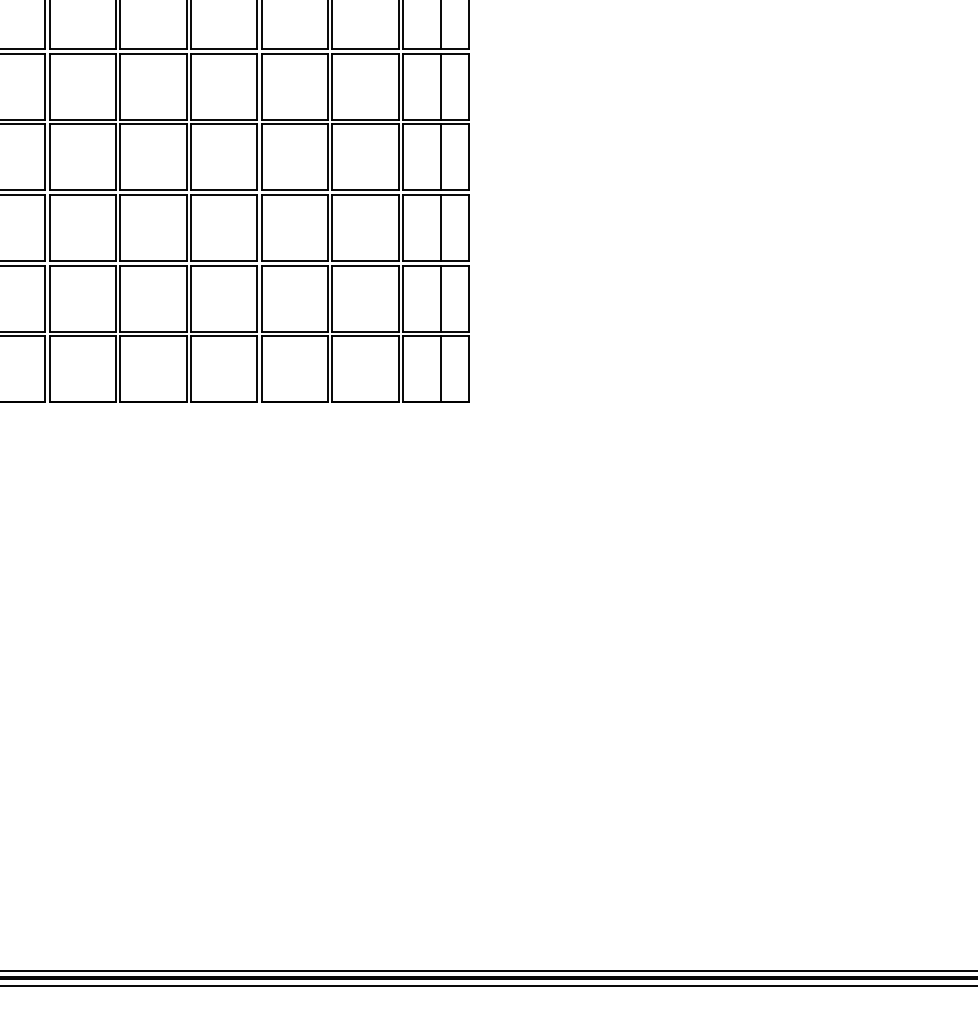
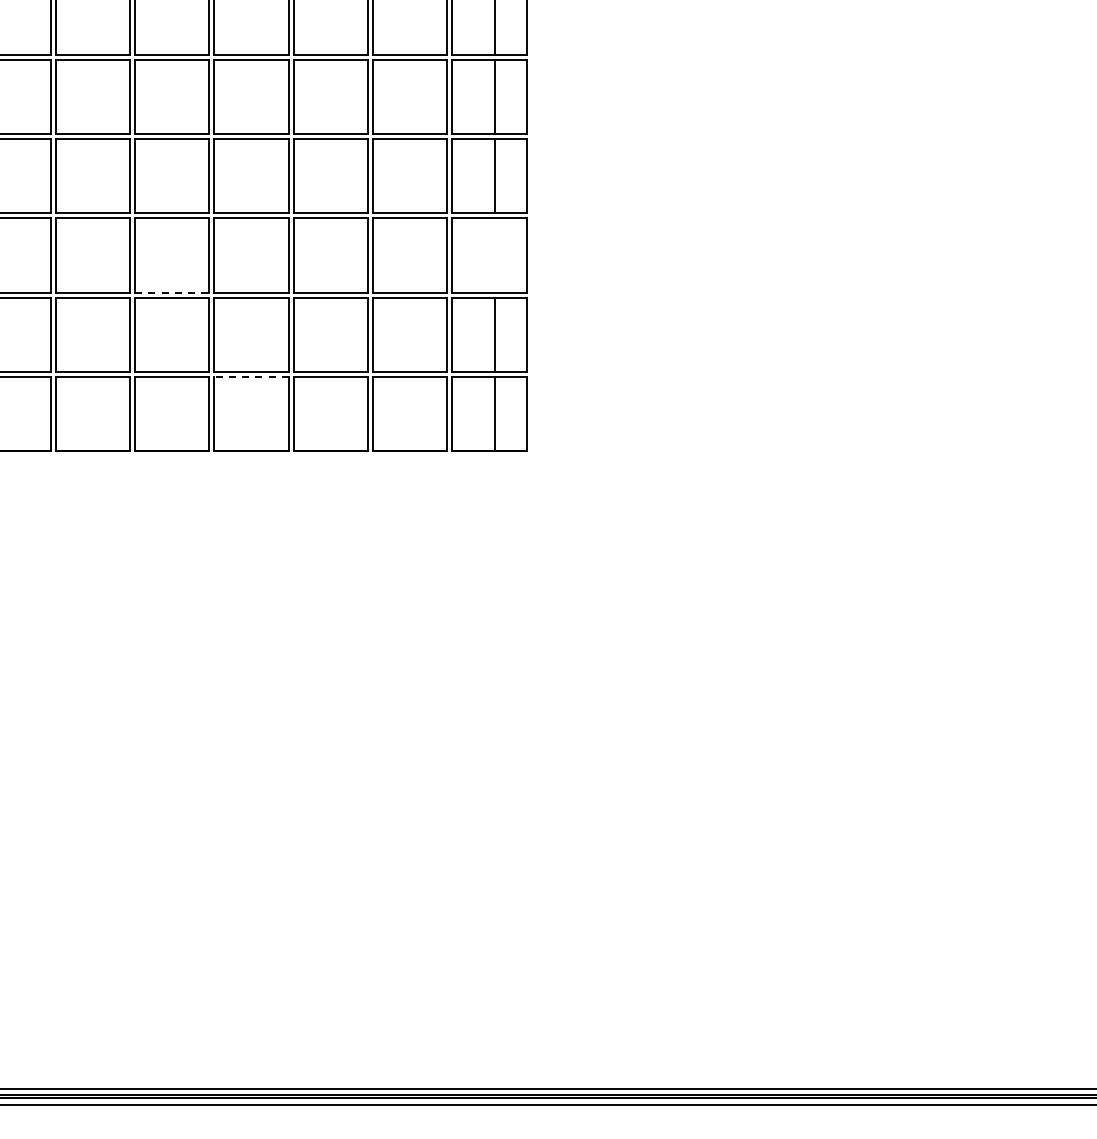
line: (440, 228) -> (494, 255), removed
line: (153, 261) -> (172, 292), solid -> dashed
line: (224, 335) -> (251, 376), solid -> dashed

